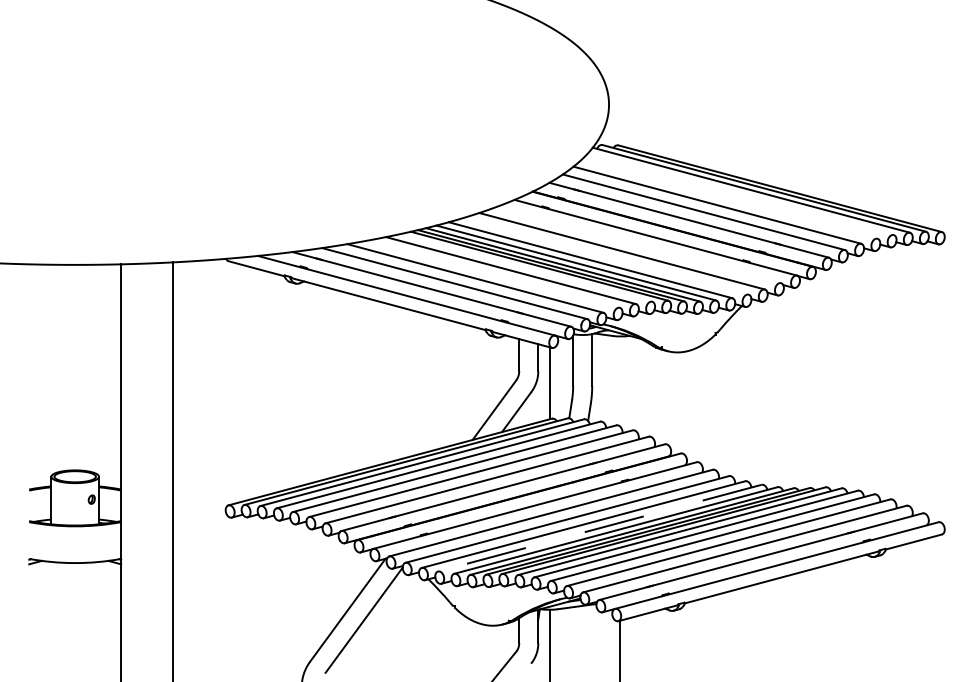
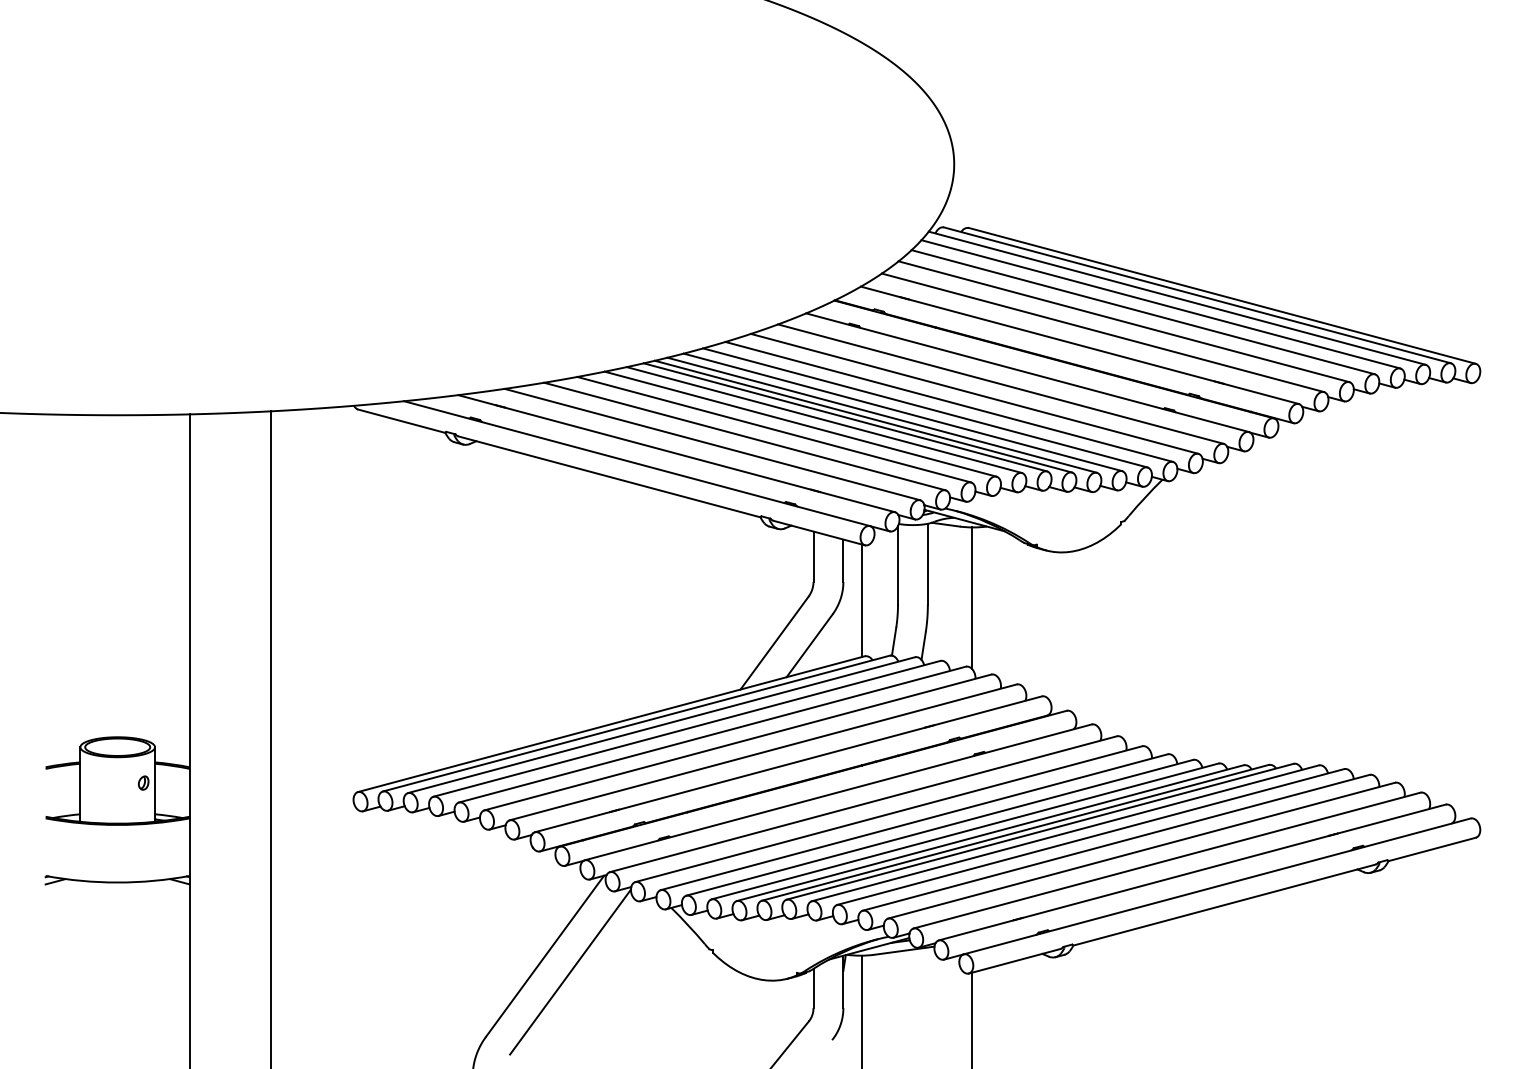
line: (740, 194) -> (1160, 304), added
line: (729, 198) -> (1142, 311), added
line: (638, 244) -> (1000, 383), added
line: (605, 256) -> (948, 402), added
line: (526, 267) -> (824, 419), added
line: (493, 273) -> (773, 428), added
line: (620, 381) -> (972, 597), added
line: (599, 528) -> (939, 828), dashed -> solid

